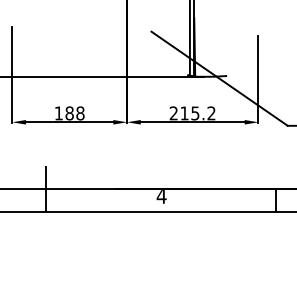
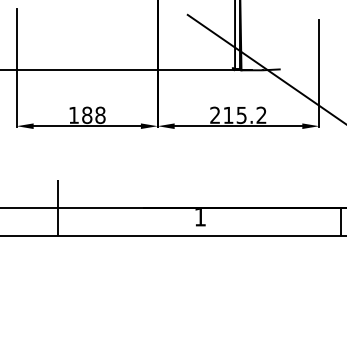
text: (161, 196) -> (200, 217), 4 -> 1

